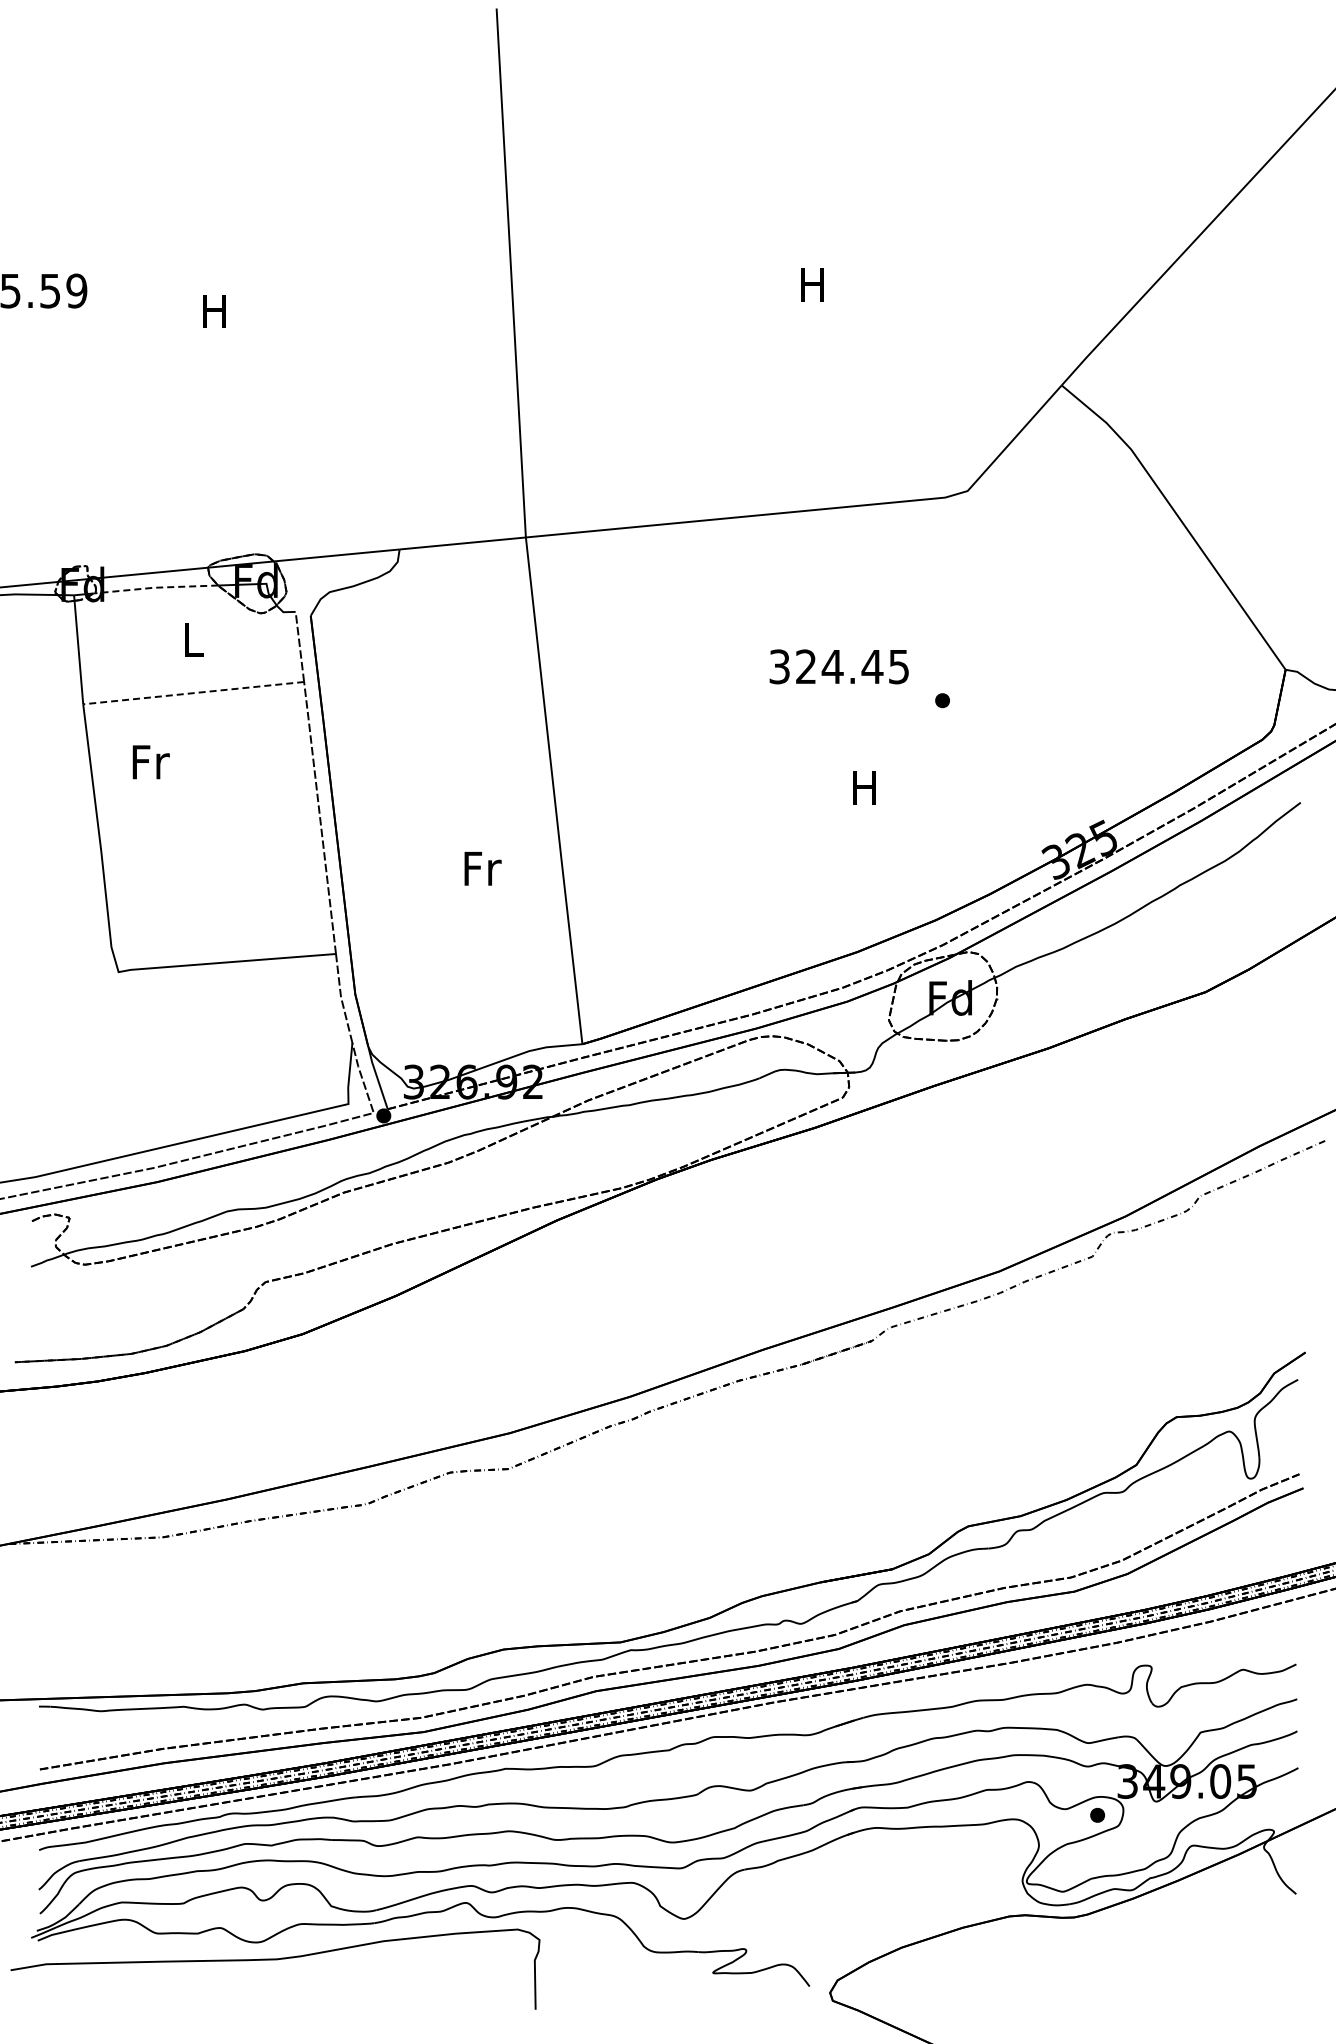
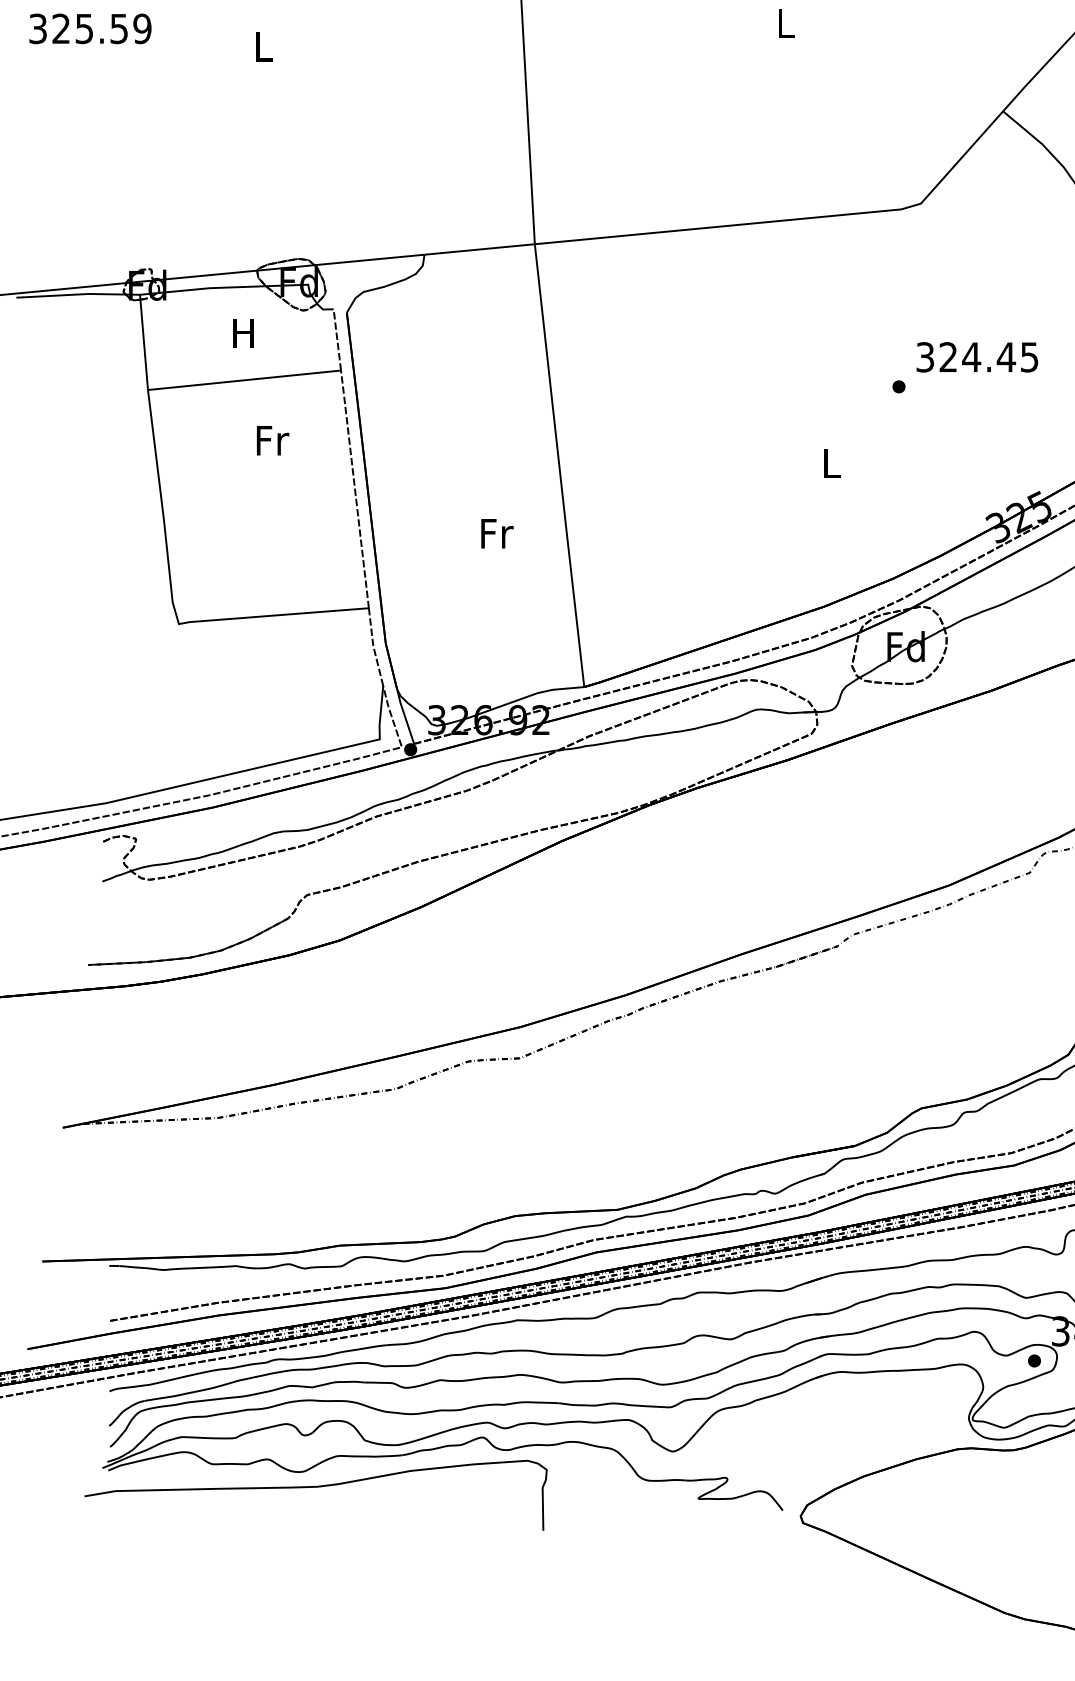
text: (812, 284) -> (785, 23), H -> L
text: (214, 311) -> (262, 46), H -> L
line: (154, 587) -> (210, 287), dashed -> solid
text: (192, 639) -> (243, 333), L -> H
text: (838, 666) -> (976, 356), moved
line: (193, 693) -> (244, 380), dashed -> solid
text: (150, 762) -> (272, 440), moved
text: (864, 787) -> (830, 462), H -> L

